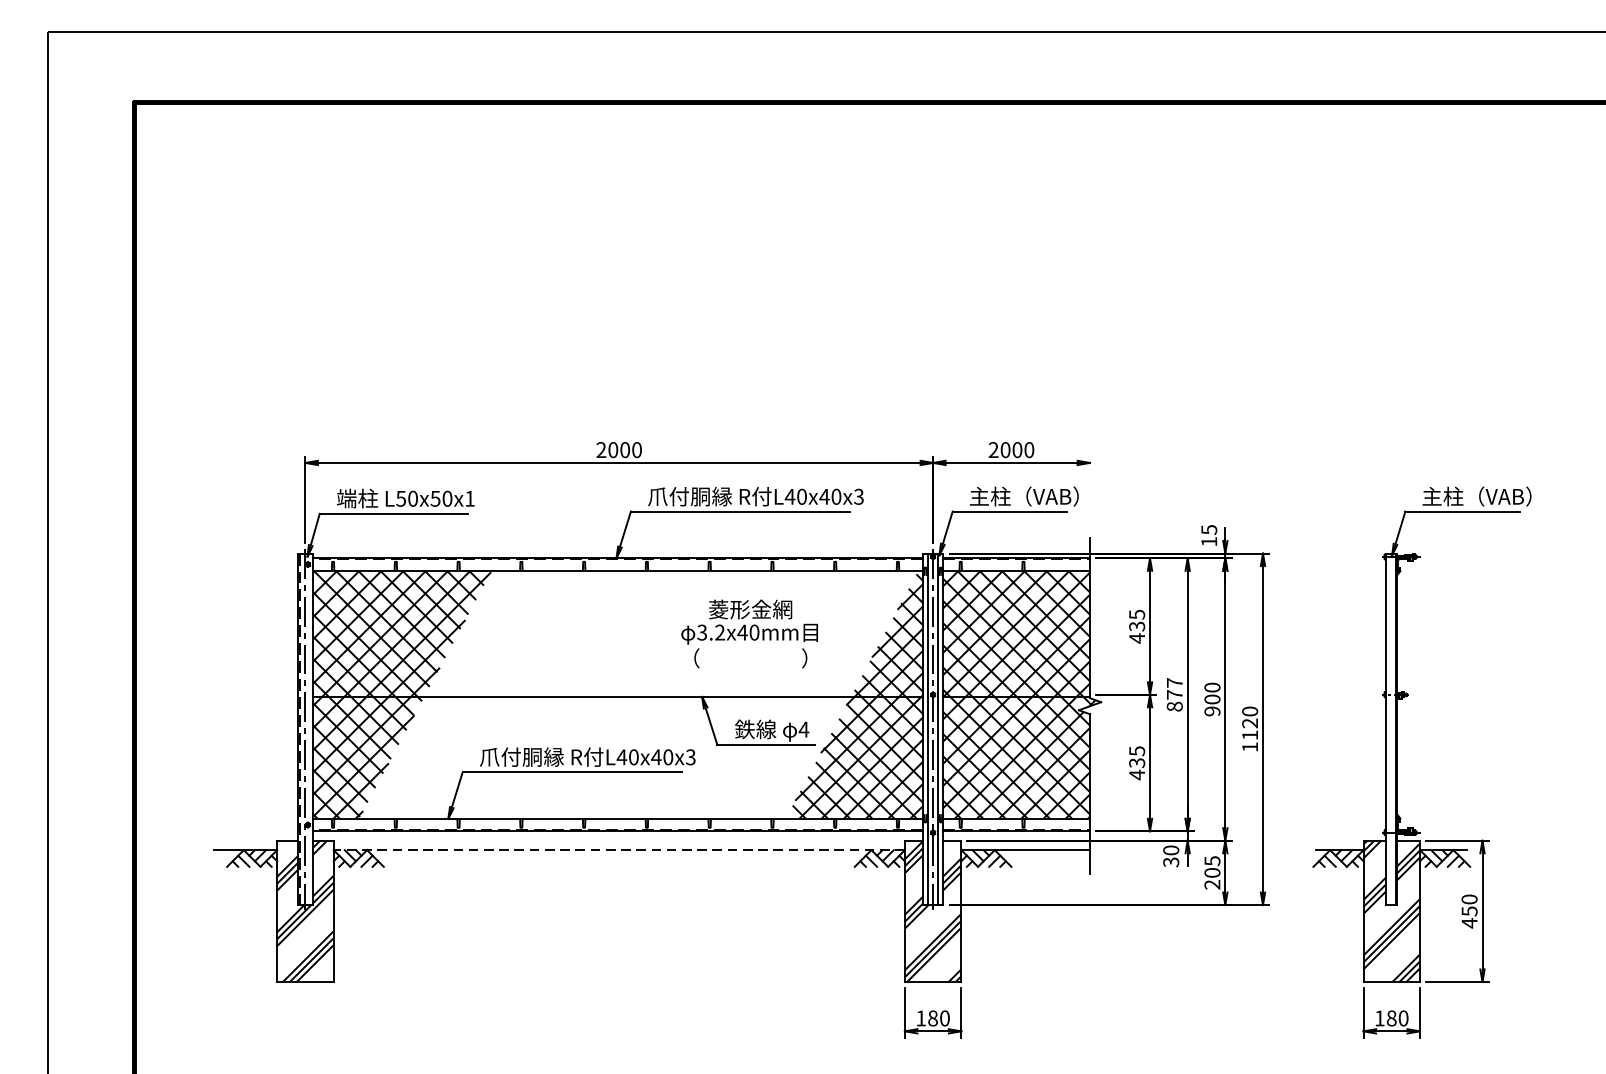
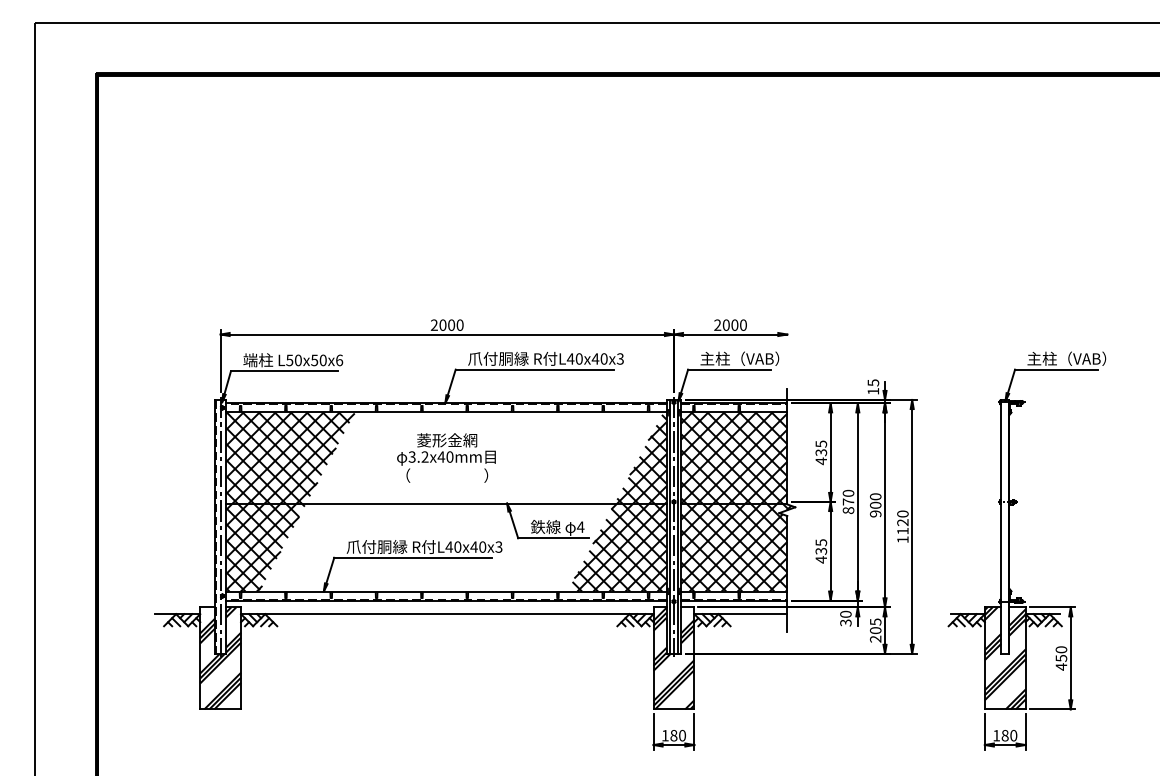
text: (470, 498) -> (339, 360), L50x50x1 -> L50x50x6
text: (749, 633) -> (446, 457), moved
text: (1174, 681) -> (848, 492), 877 -> 870
line: (618, 850) -> (446, 614), dashed -> solid

